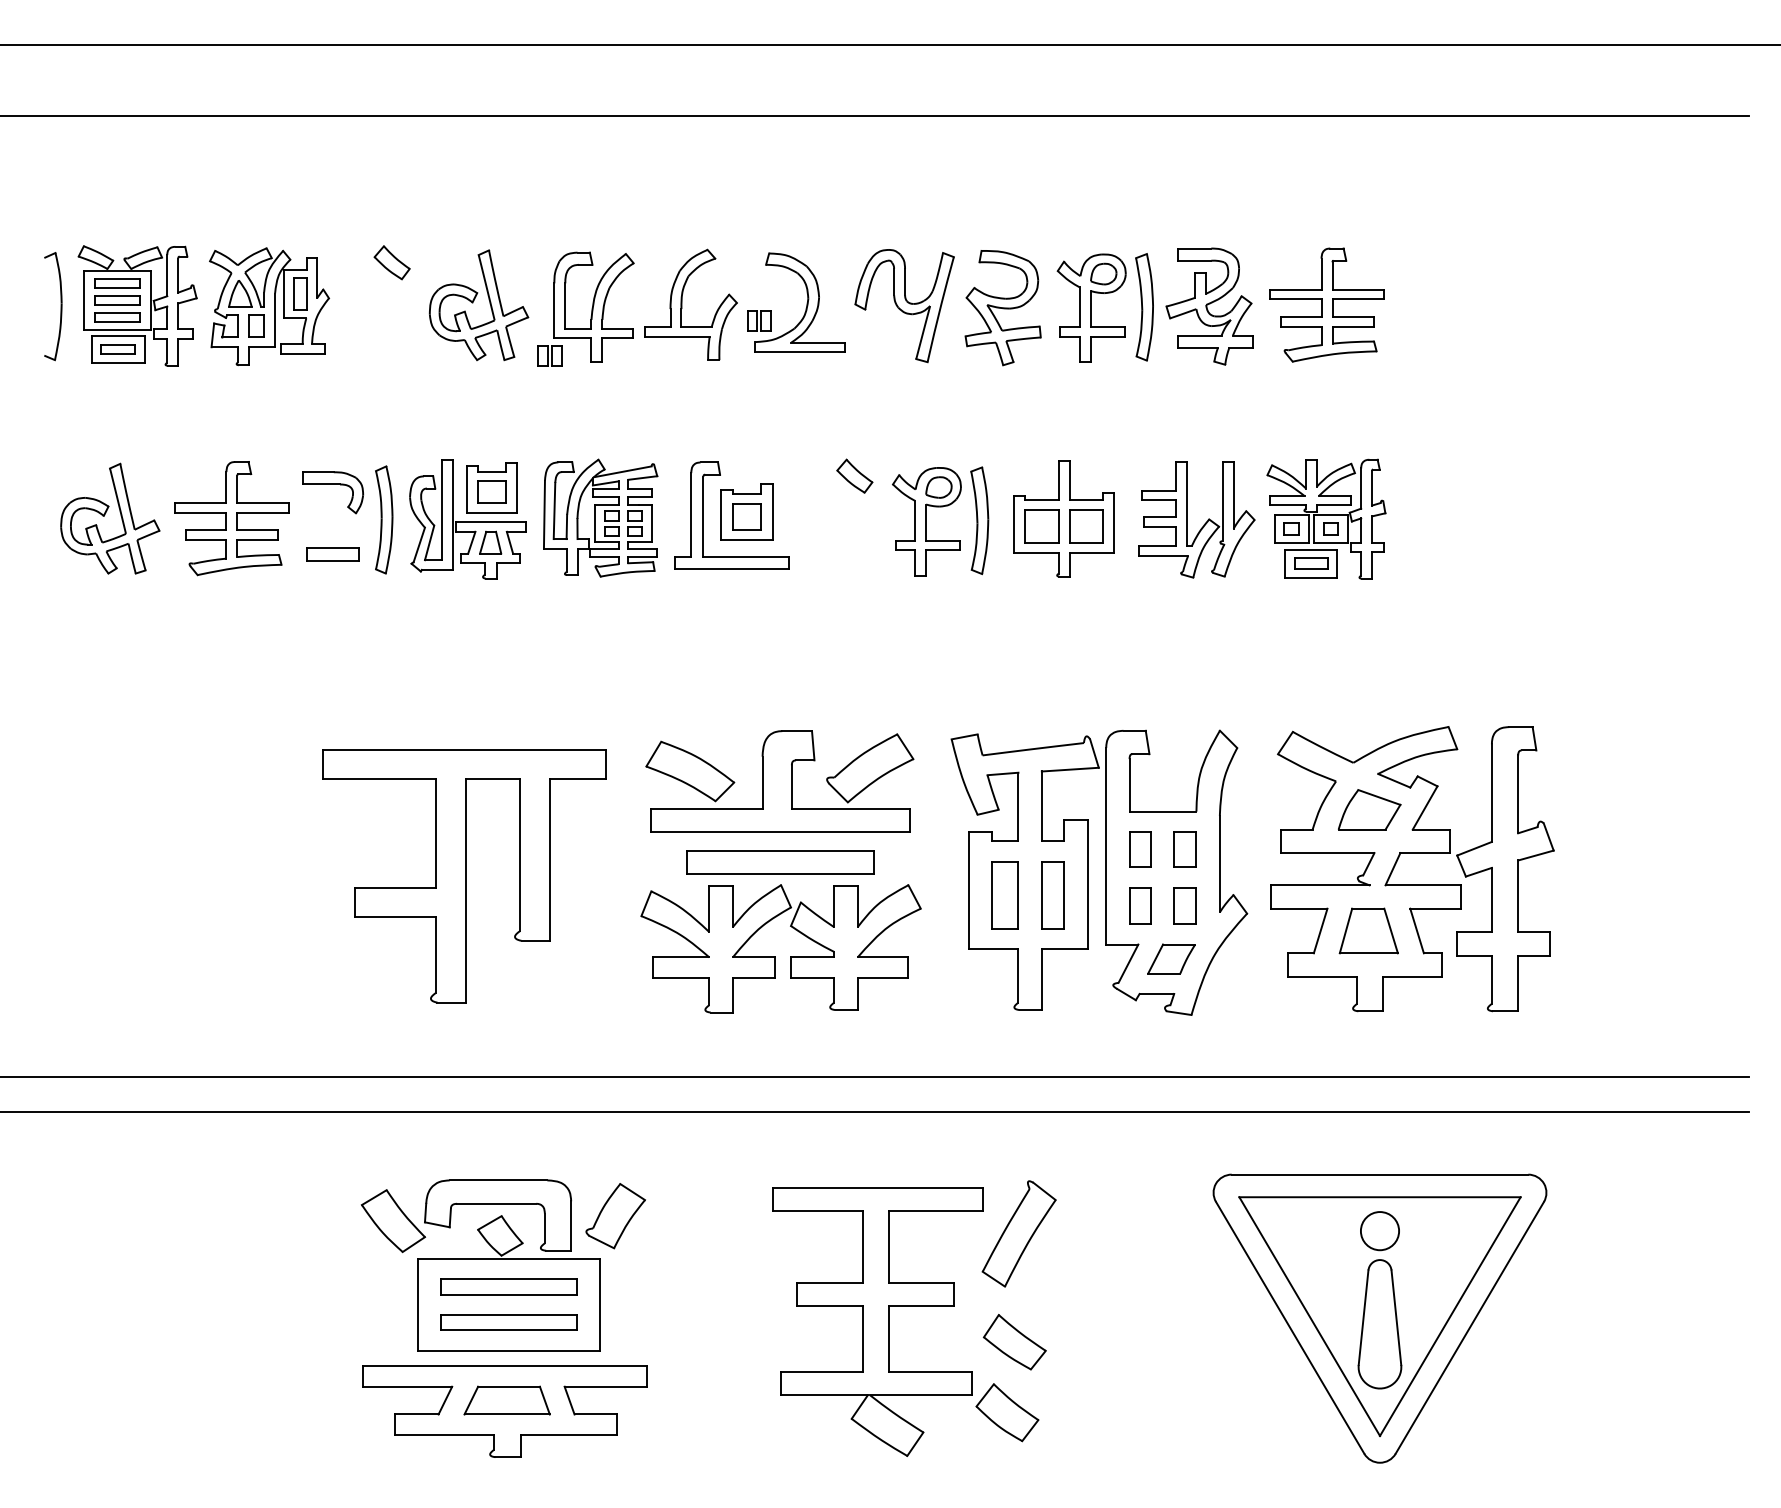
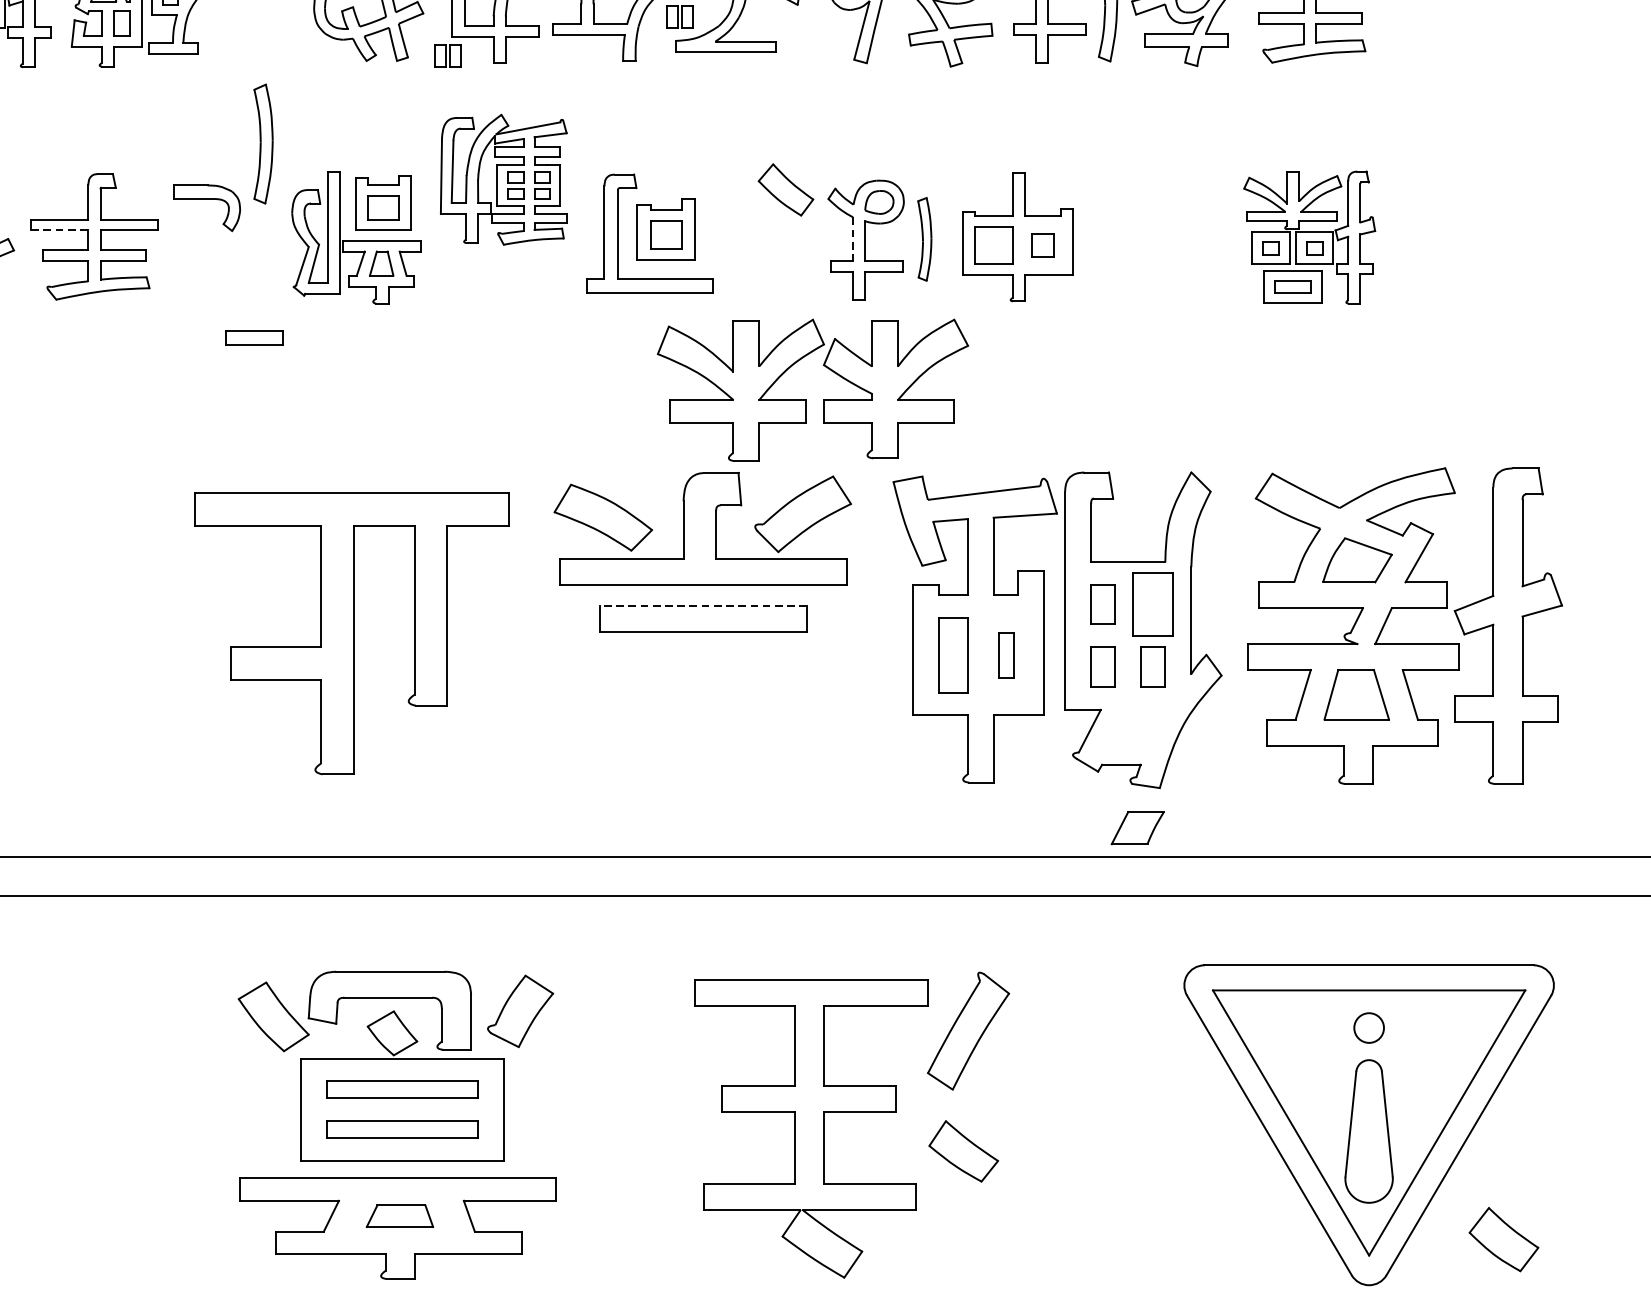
part: (854, 475) -> (785, 189), size x1.4
line: (200, 512) -> (59, 230), solid -> dashed
part: (600, 517) -> (503, 179), moved
part: (384, 519) -> (263, 143), moved
line: (915, 520) -> (853, 239), solid -> dashed
part: (979, 520) -> (924, 239), size x0.7
part: (1203, 524) -> (1173, 243), removed
part: (1086, 526) -> (1043, 245), size x0.6
part: (332, 554) -> (253, 337), moved
part: (1184, 849) -> (1152, 604), size x1.6
line: (780, 850) -> (703, 605), solid -> dashed
part: (1052, 895) -> (1005, 655), size x0.6
part: (775, 956) -> (806, 398), moved
part: (1171, 958) -> (1137, 827), moved
circle: (1379, 1231) -> (1368, 1028), size x0.7
part: (506, 1400) -> (399, 1216), size x0.7
part: (1007, 1412) -> (1504, 1239), moved

